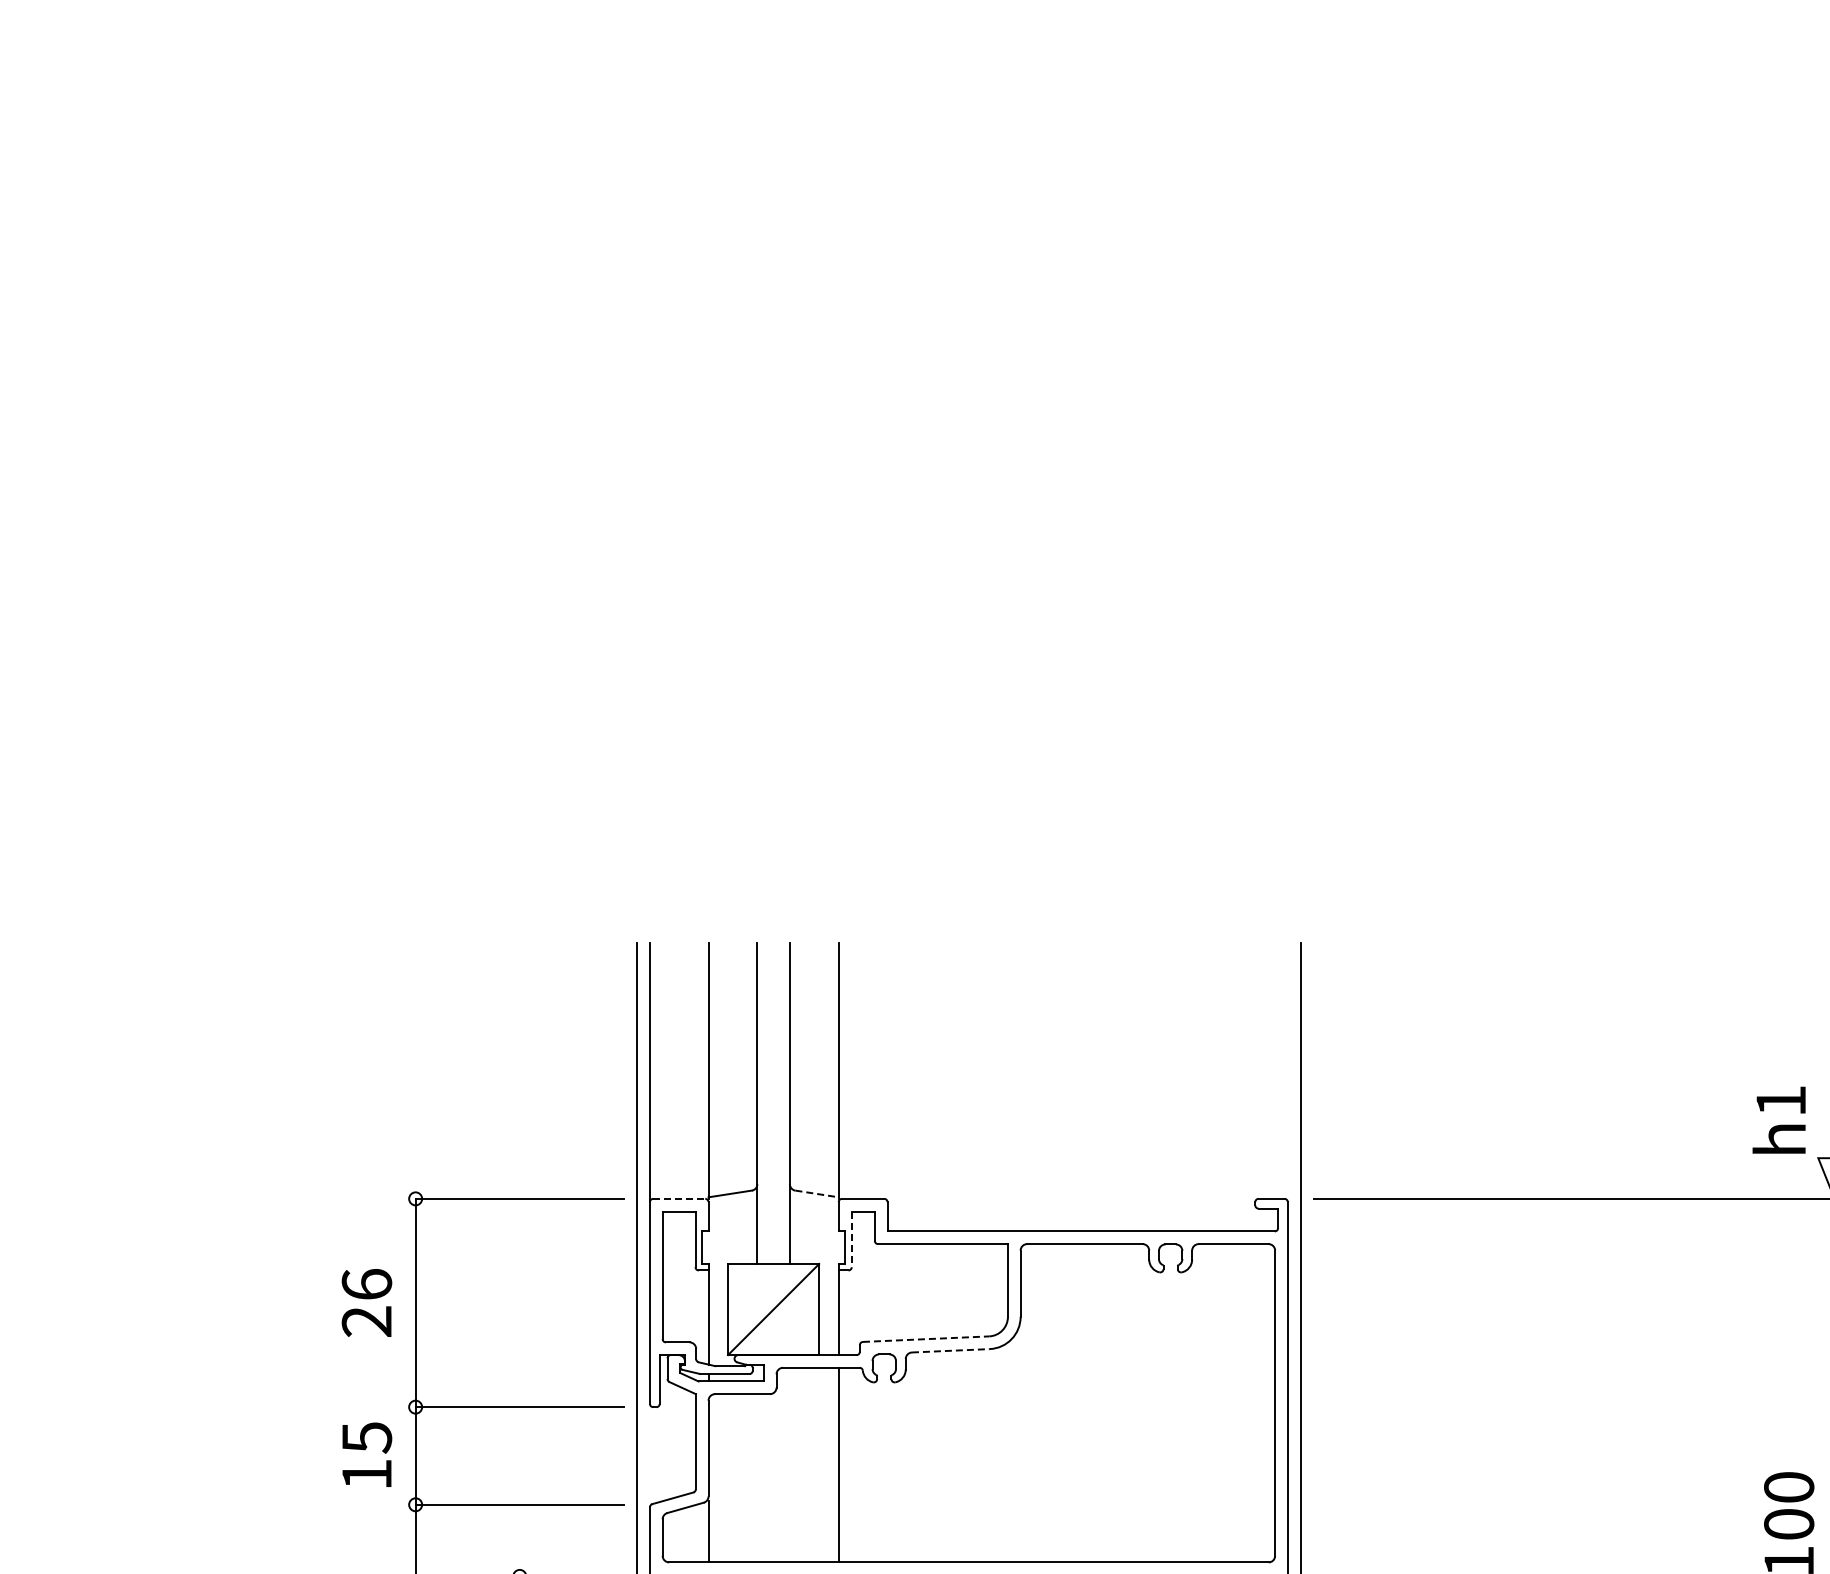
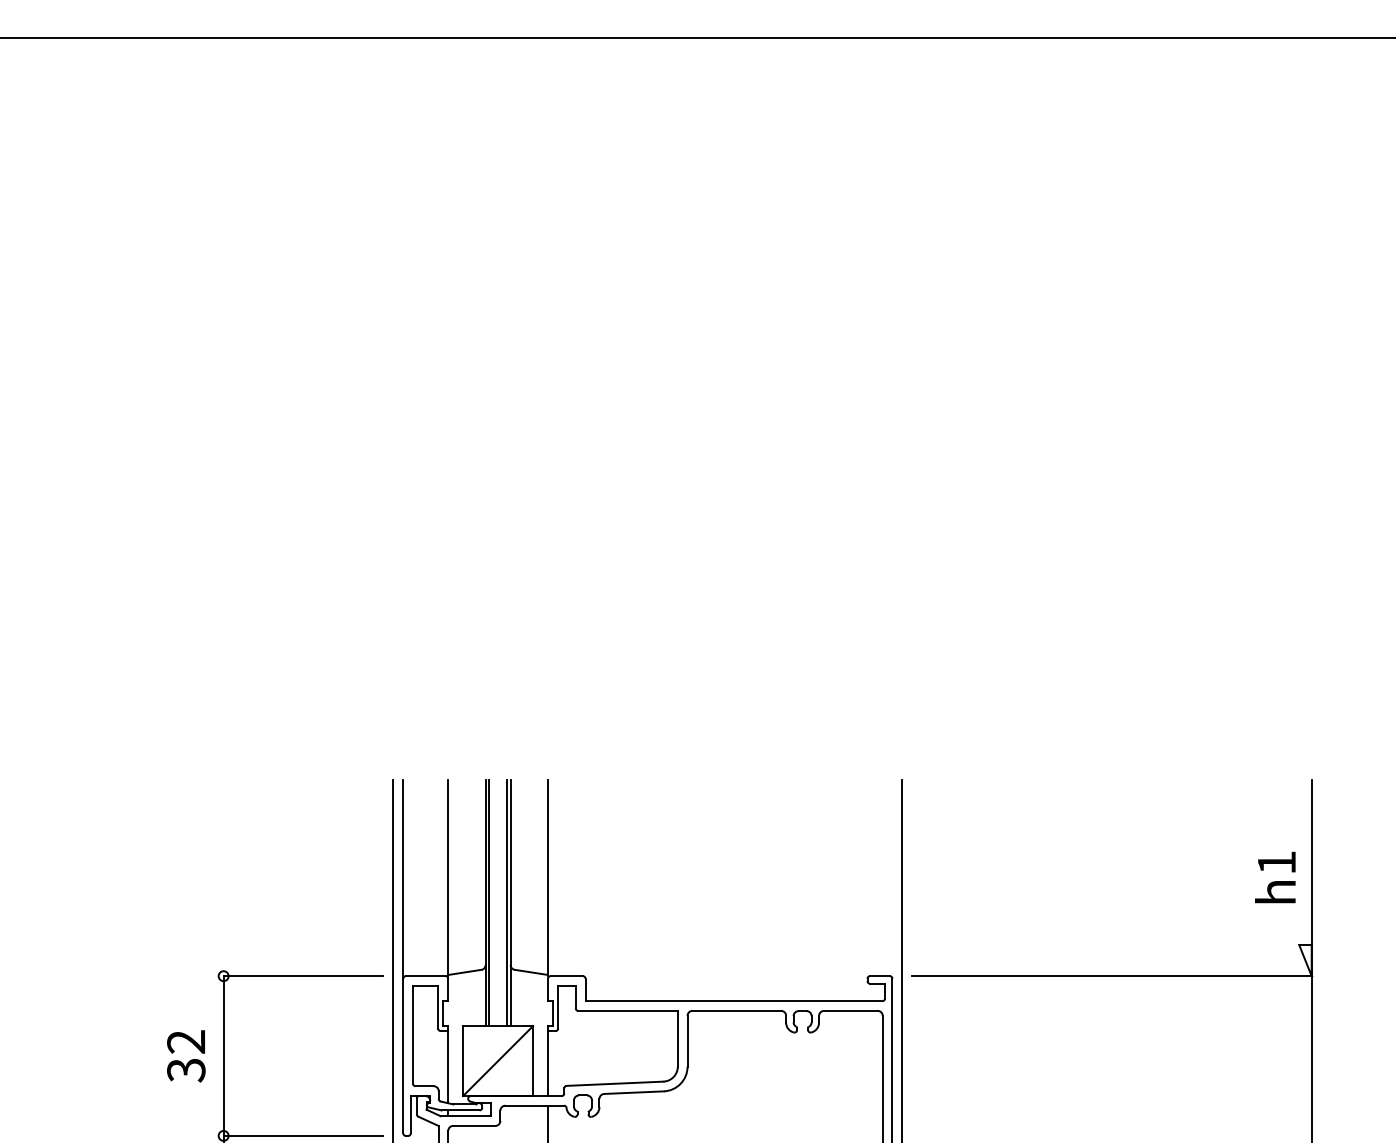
line: (761, 1103) -> (488, 903), added
line: (785, 1103) -> (507, 903), added
text: (1778, 1119) -> (1274, 876), moved
line: (817, 1193) -> (531, 972), dashed -> solid
line: (679, 1198) -> (425, 975), dashed -> solid
line: (851, 1239) -> (557, 1007), dashed -> solid
text: (366, 1303) -> (185, 1056), 26 -> 32
line: (926, 1339) -> (615, 1084), dashed -> solid
line: (950, 1350) -> (633, 1092), dashed -> solid

